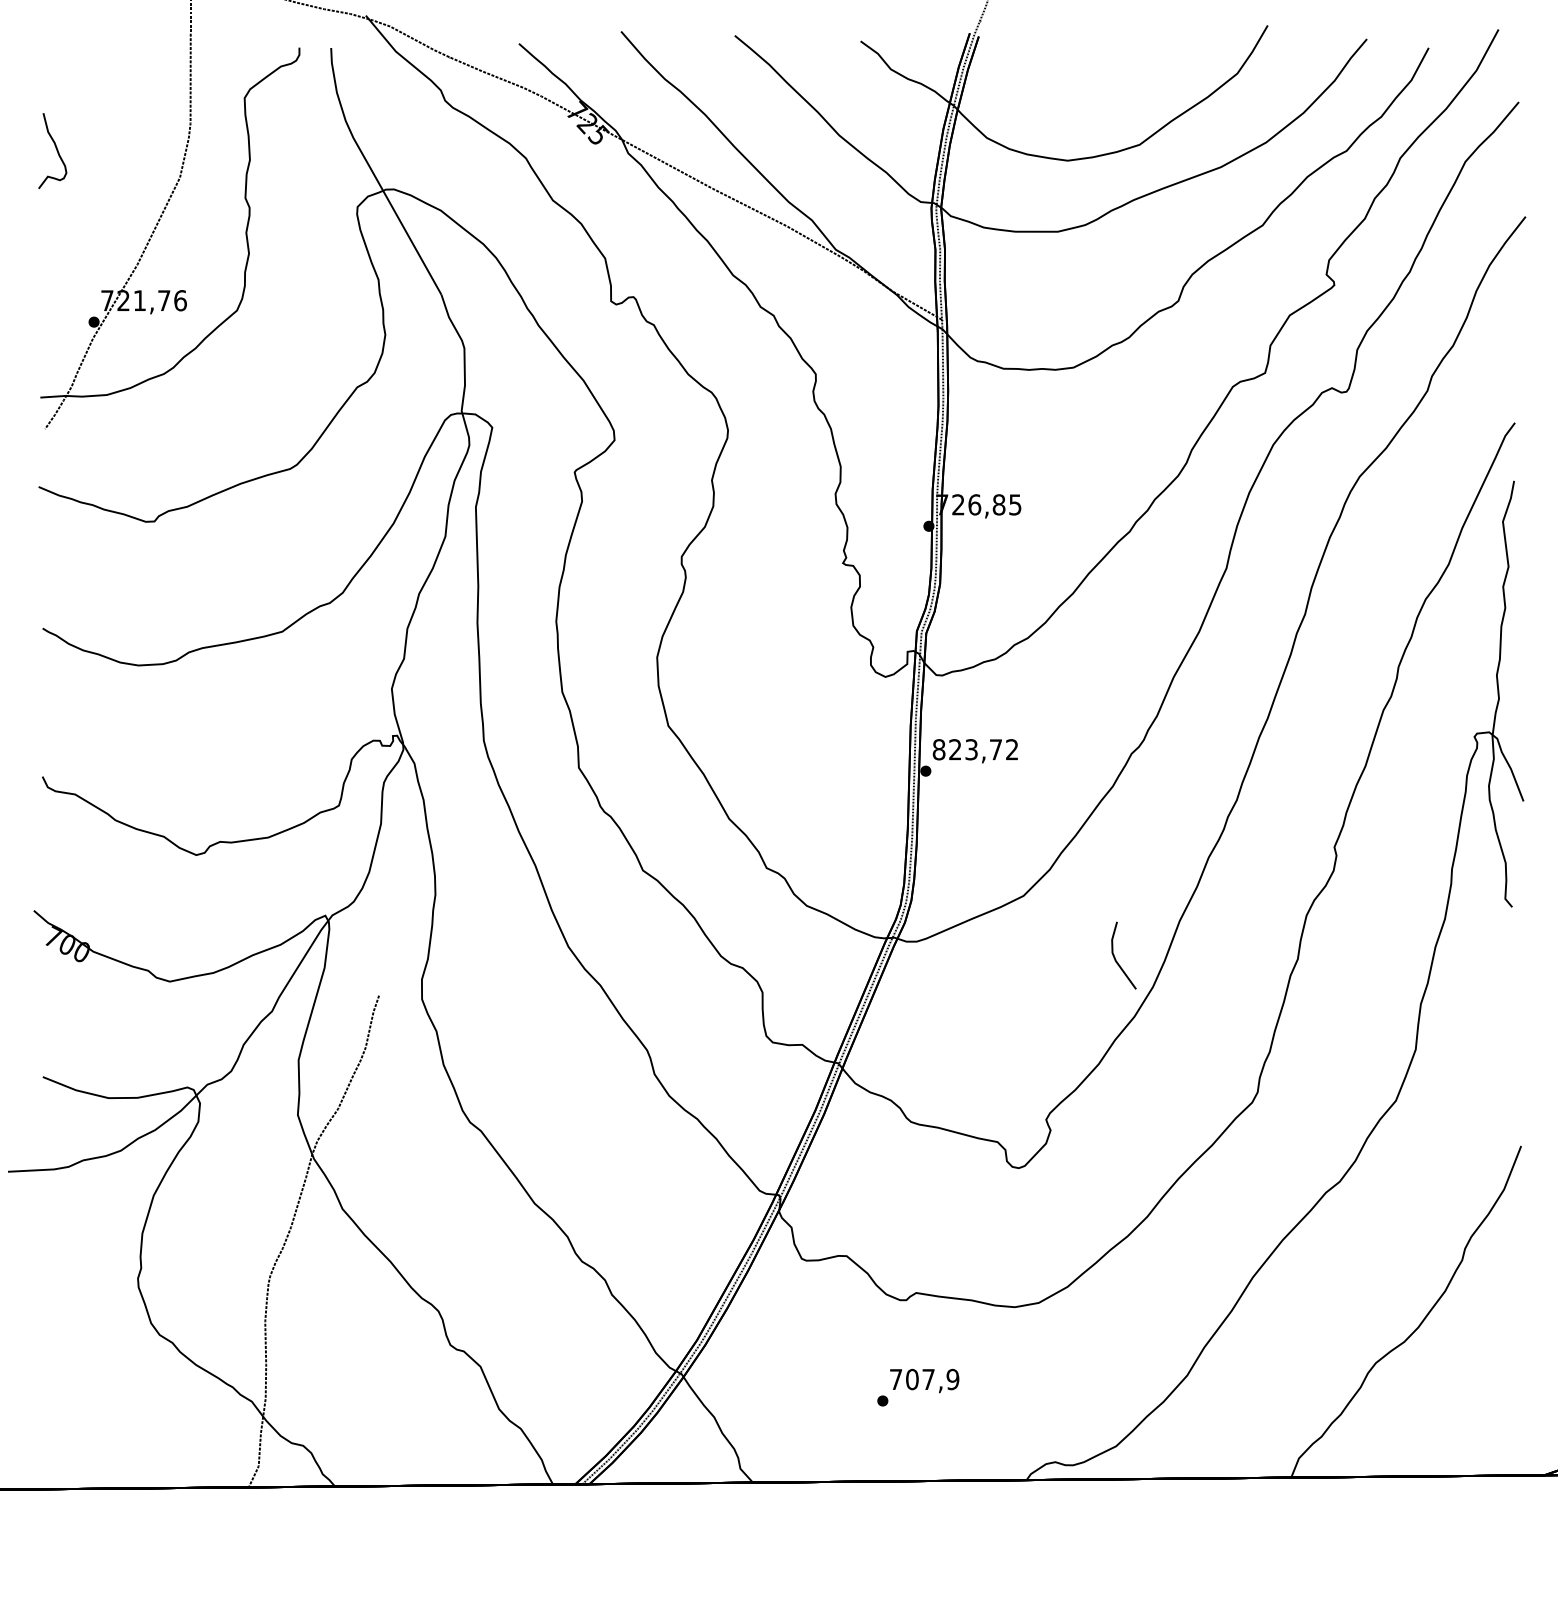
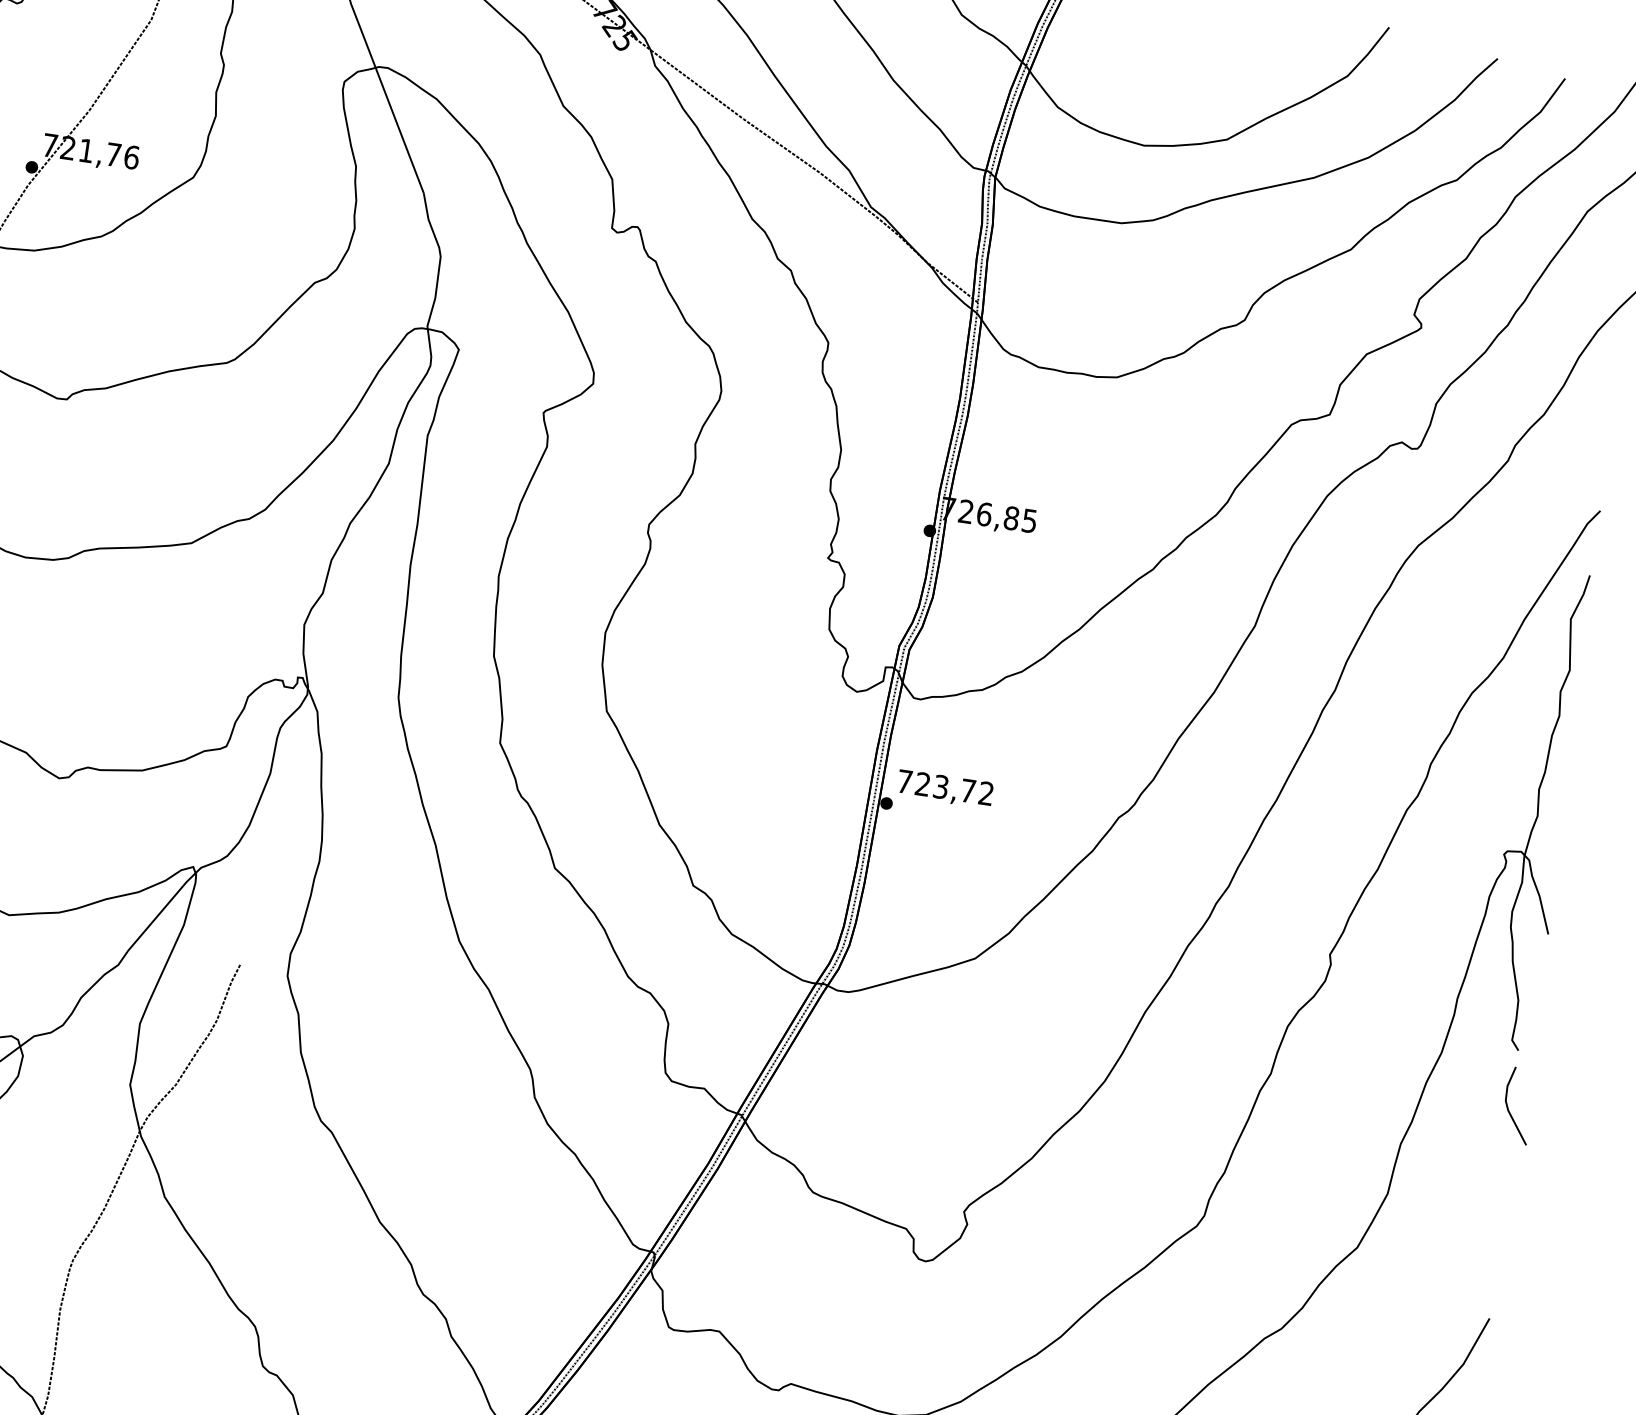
text: (938, 749) -> (904, 781), 823,72 -> 723,72
line: (1116, 959) -> (1509, 1108), moved

